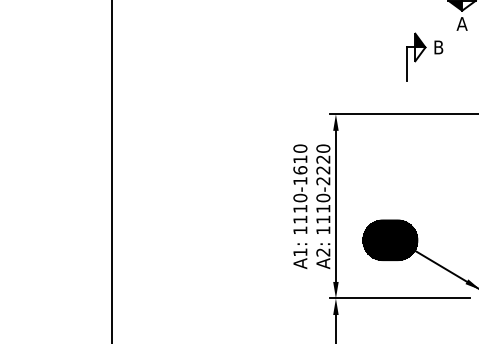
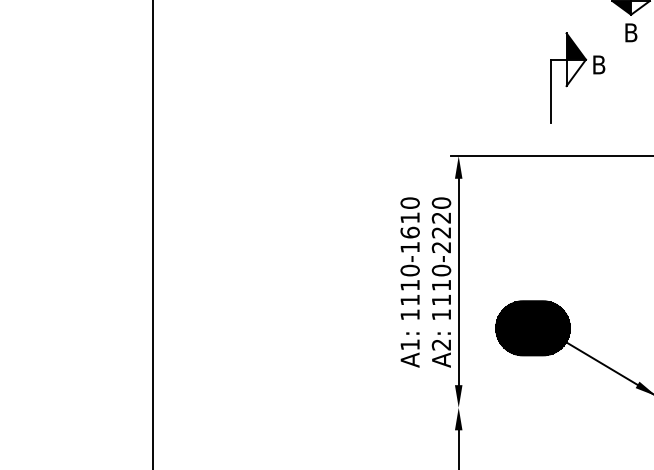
text: (461, 23) -> (630, 32), A -> B
part: (416, 56) -> (568, 77), size x1.4
line: (400, 298) -> (546, 407), removed

